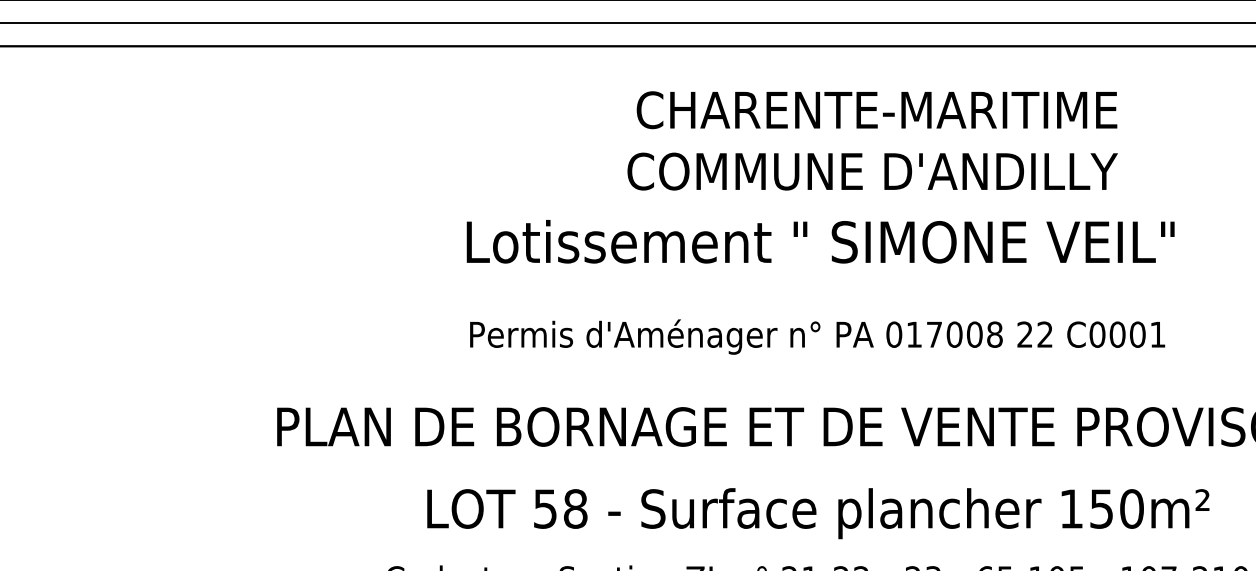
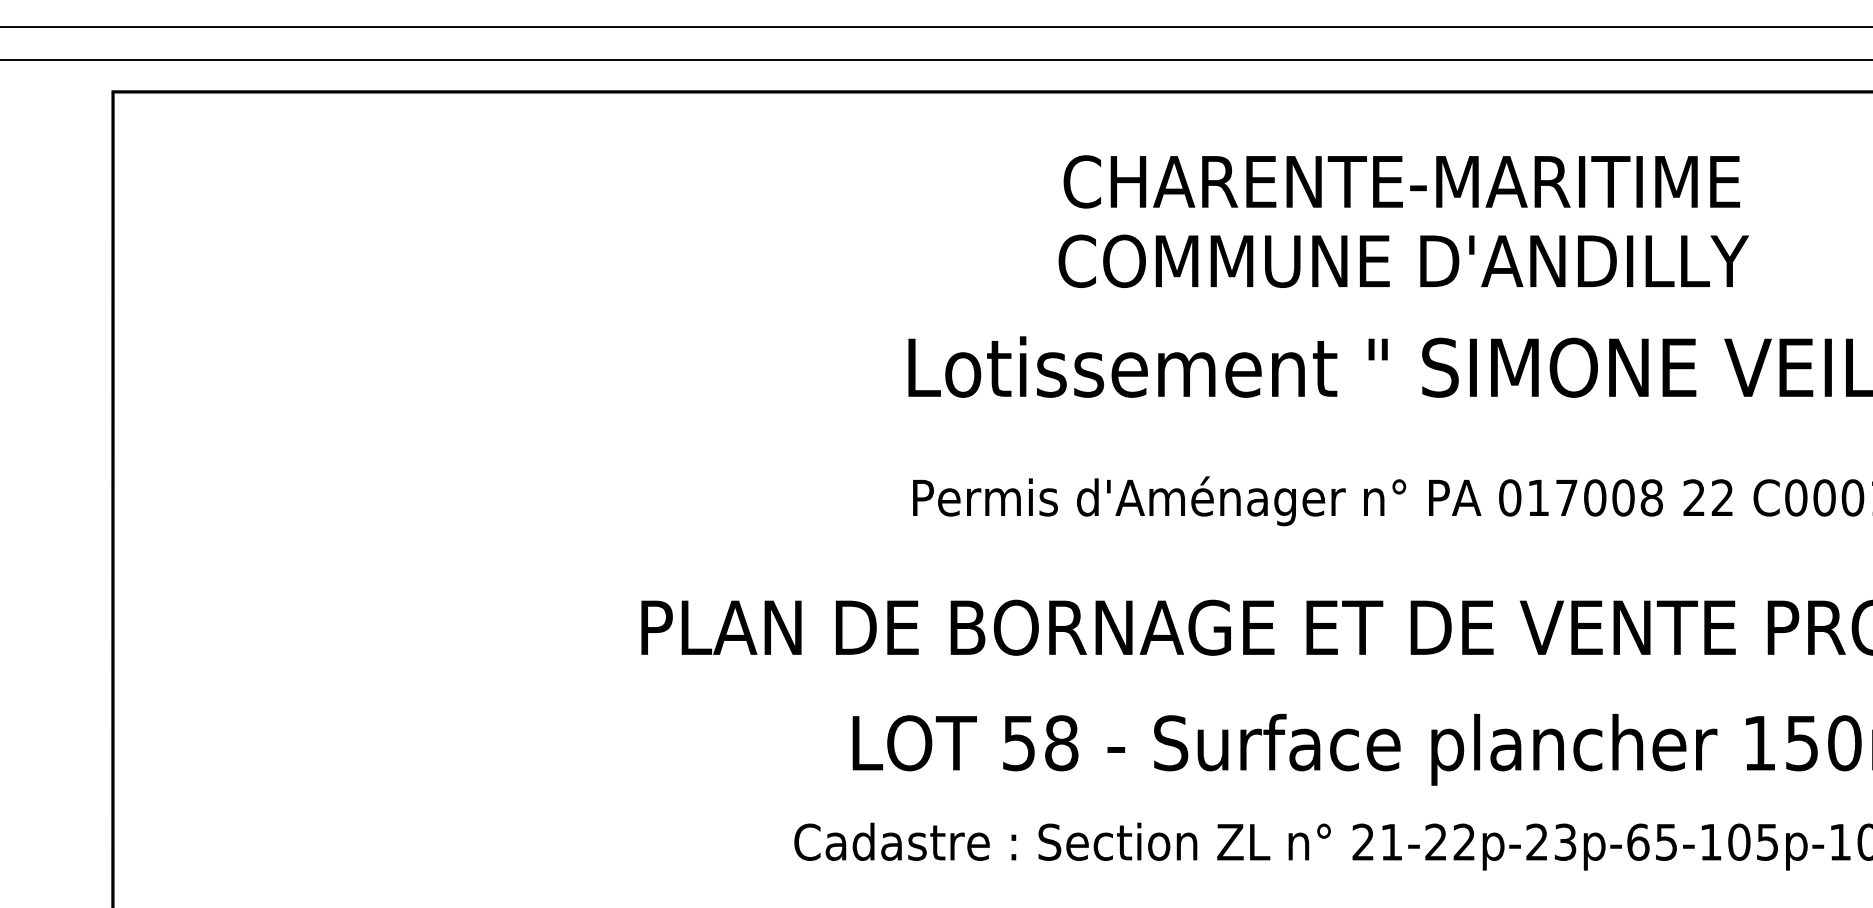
text: (876, 109) -> (1401, 181), moved
text: (872, 171) -> (1403, 260), moved

